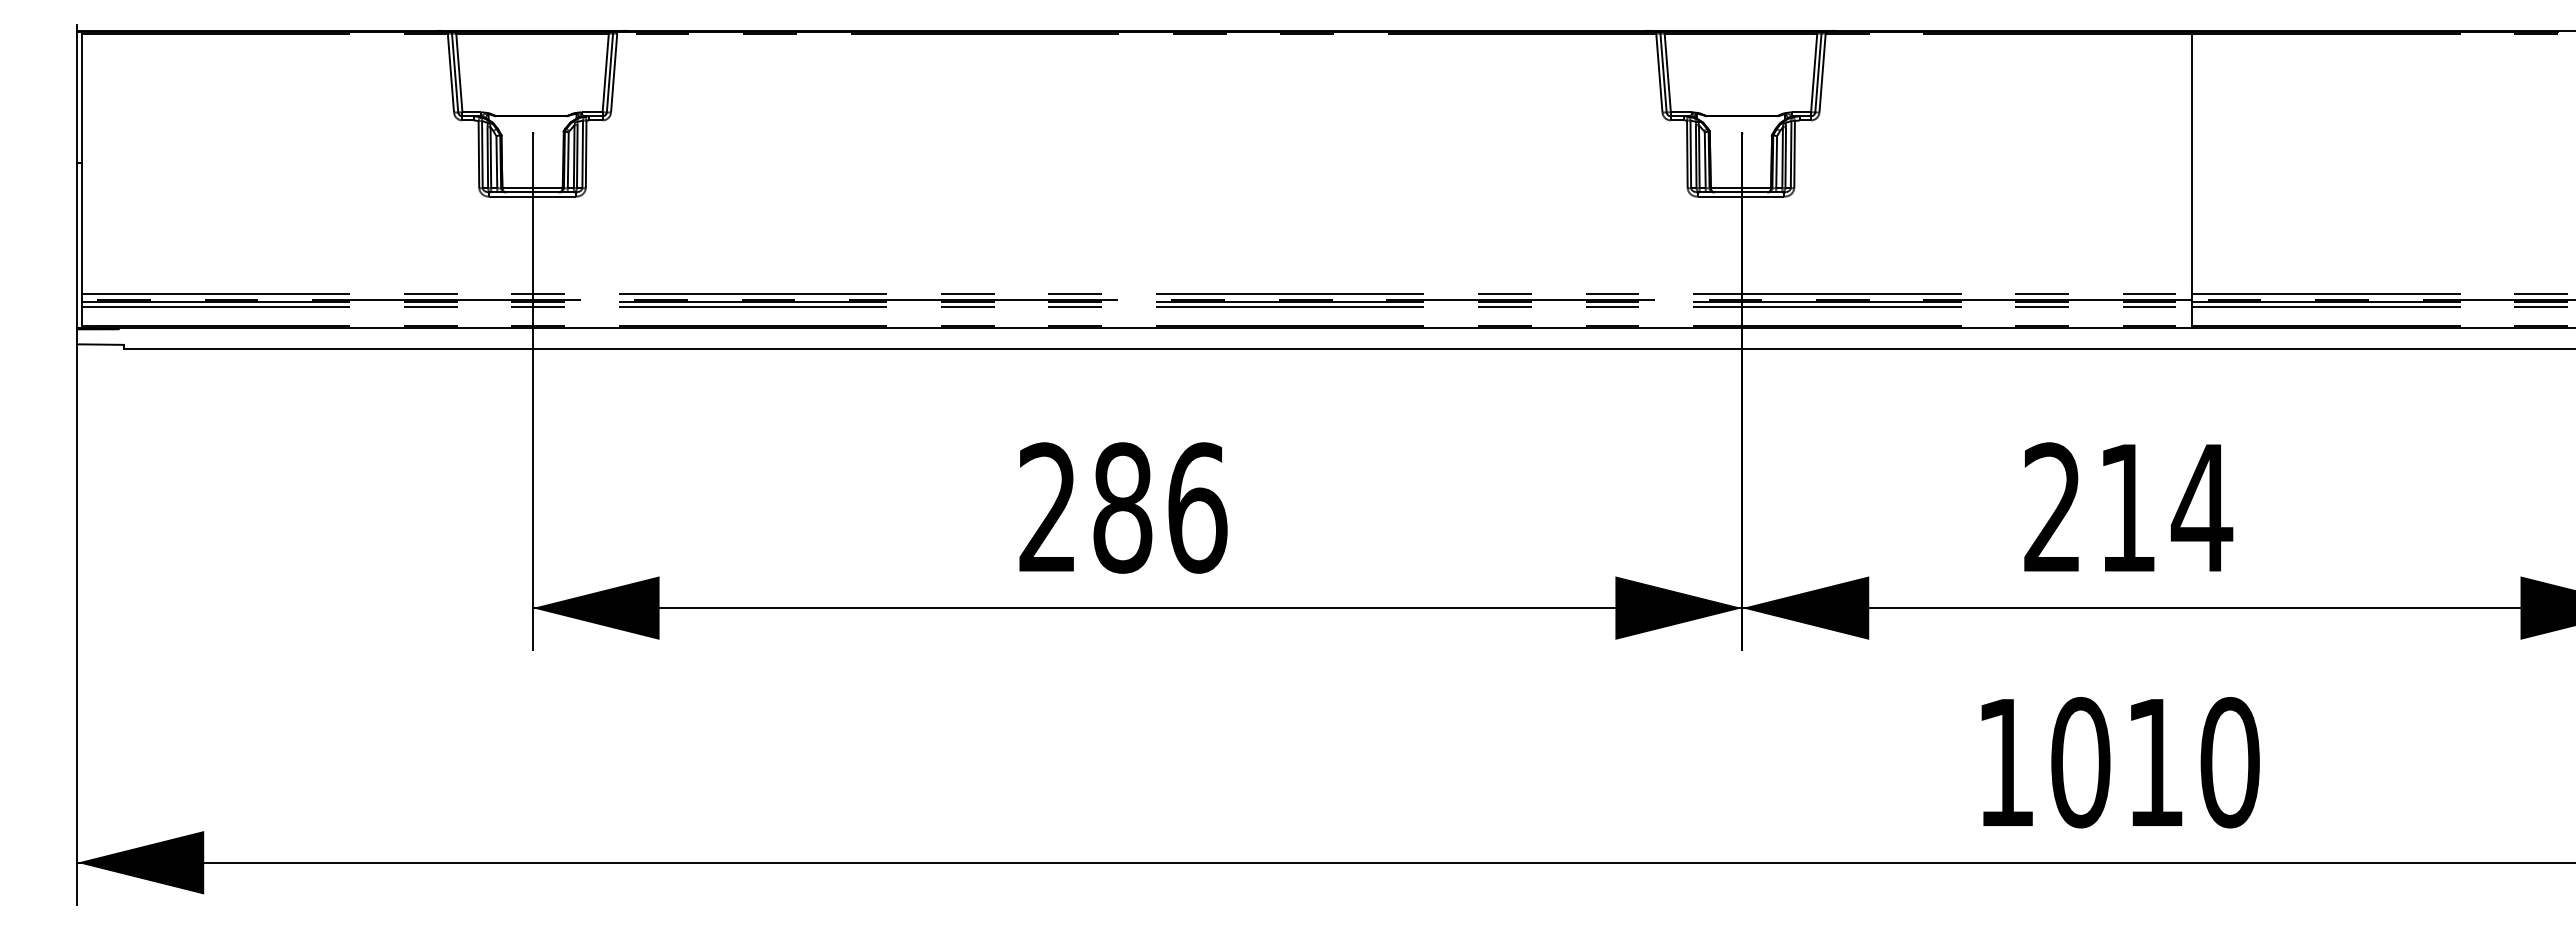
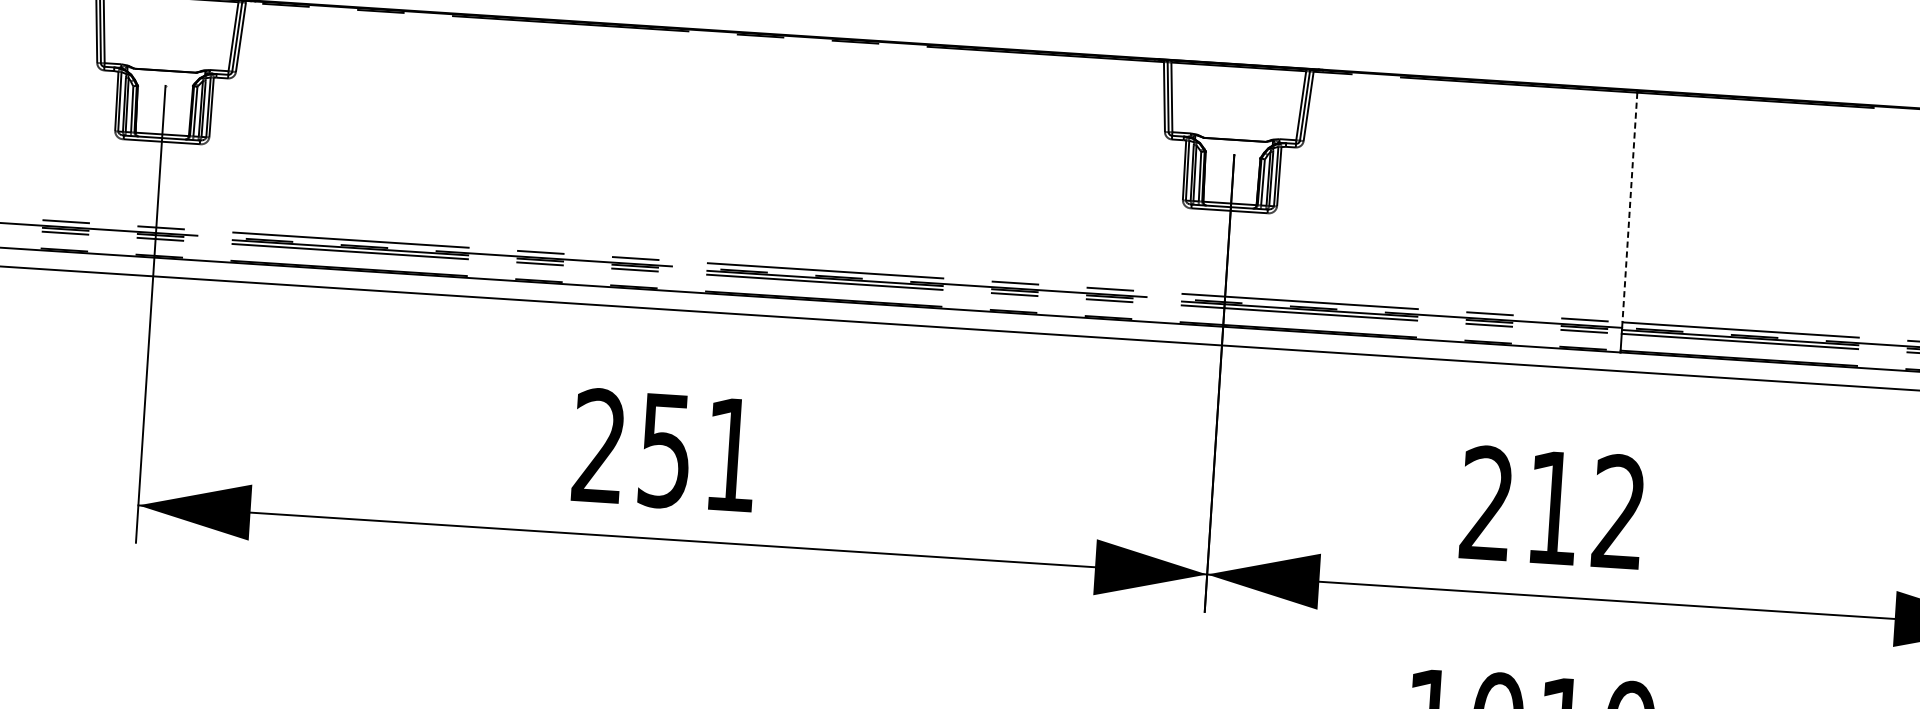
line: (2192, 163) -> (1630, 207), solid -> dashed
text: (2201, 506) -> (1618, 510), 214 -> 212
text: (1160, 507) -> (698, 452), 286 -> 251

